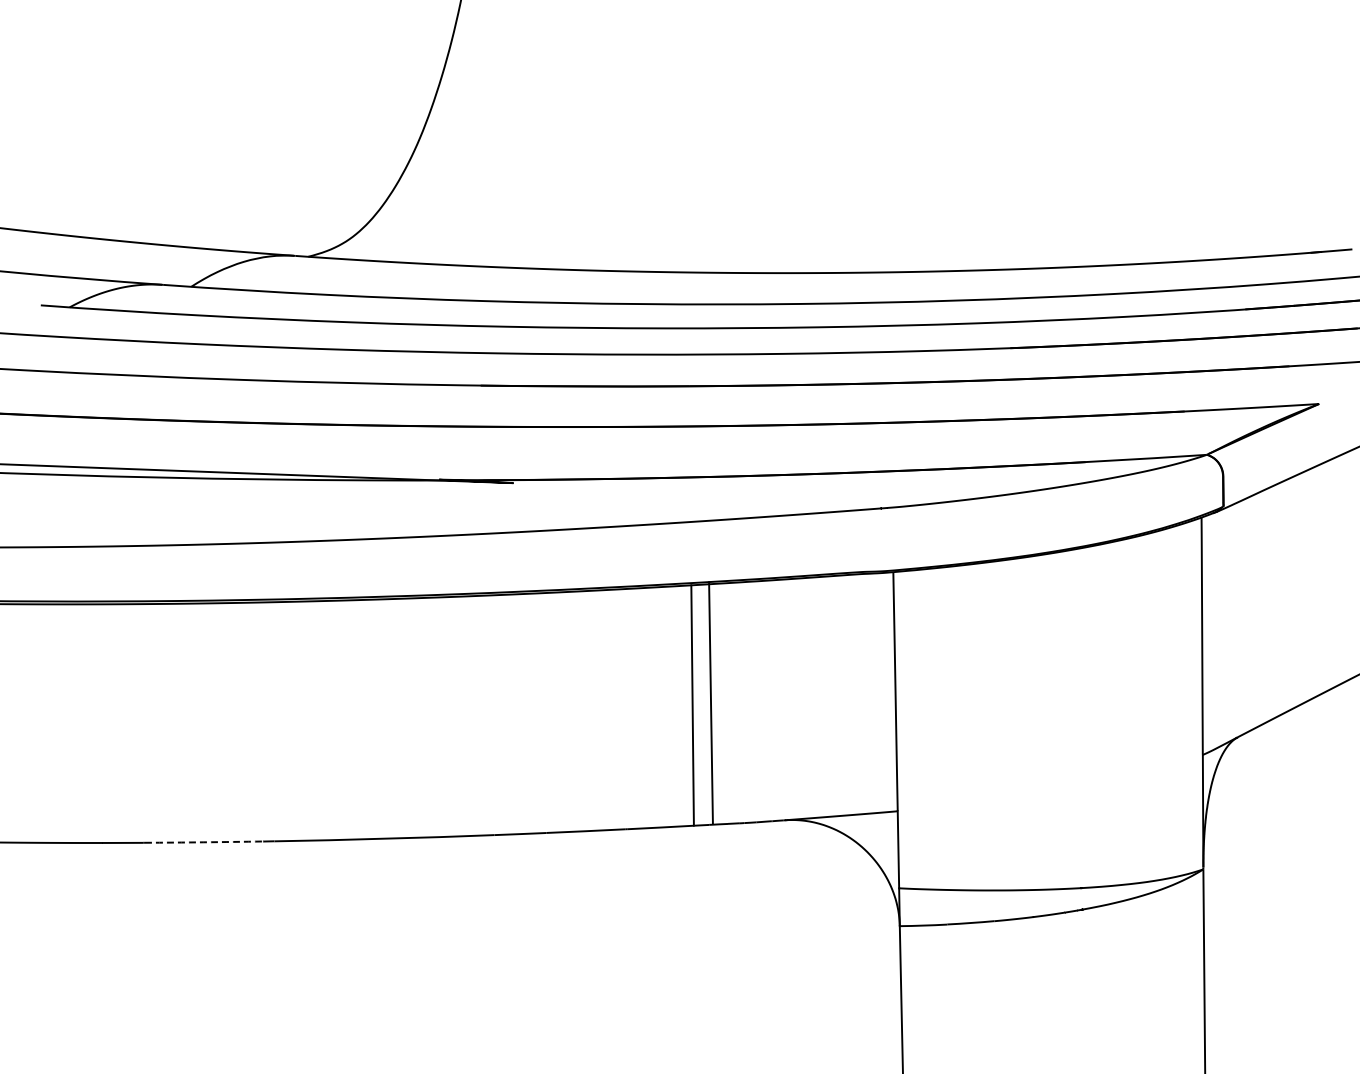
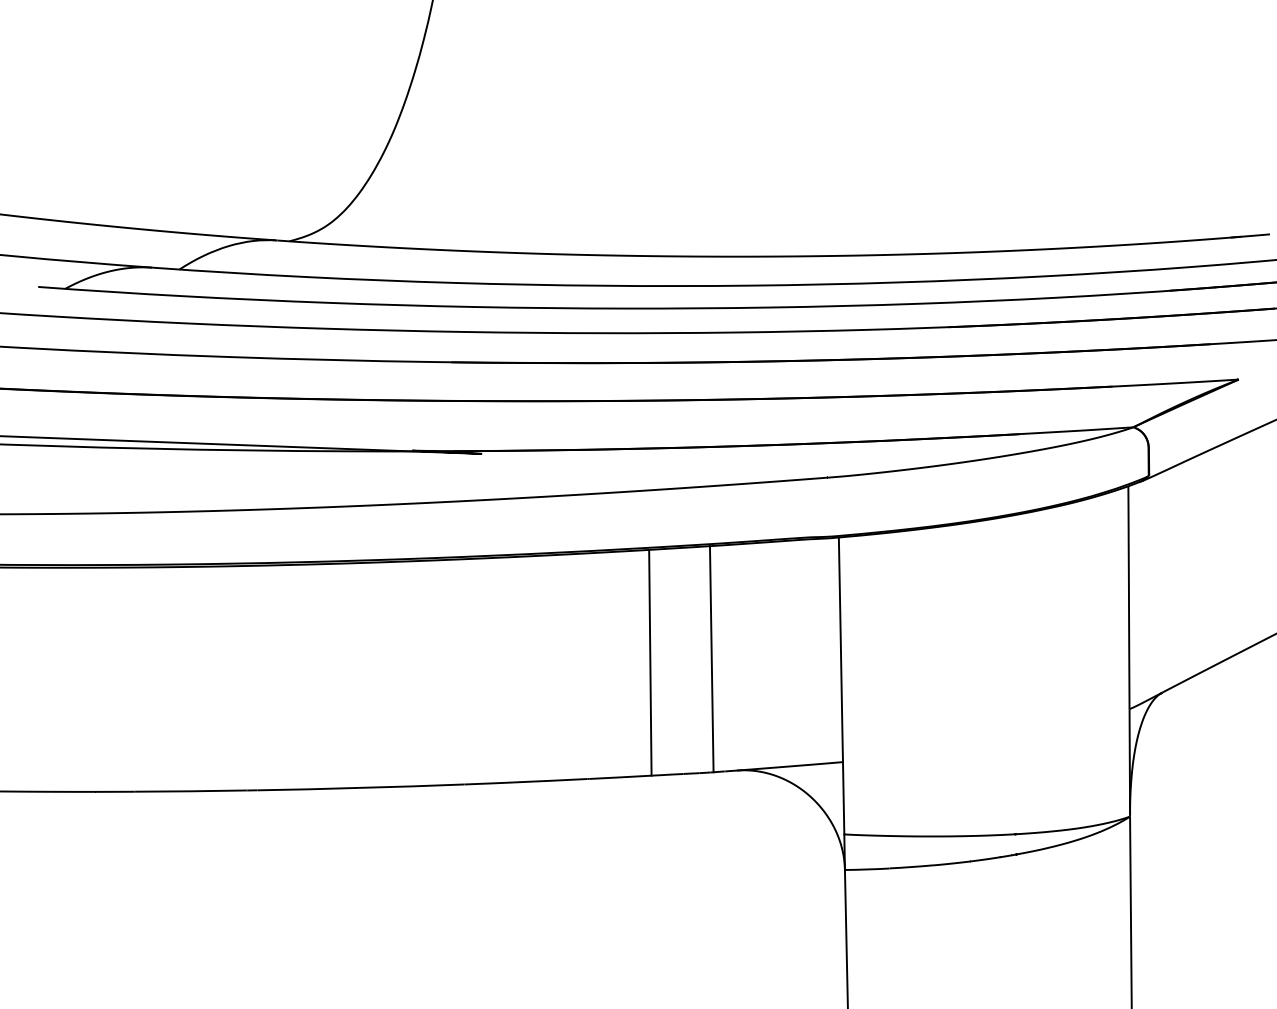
line: (710, 702) -> (711, 658), moved
arc: (203, 842) -> (190, 791), dashed -> solid

